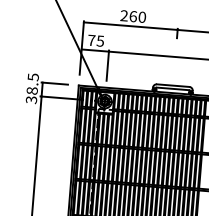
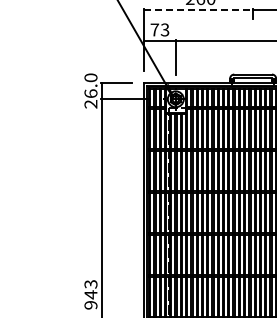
line: (131, 25) -> (199, 9), solid -> dashed
text: (100, 40) -> (165, 29), 75 -> 73
text: (32, 88) -> (90, 90), 38.5 -> 26.0

